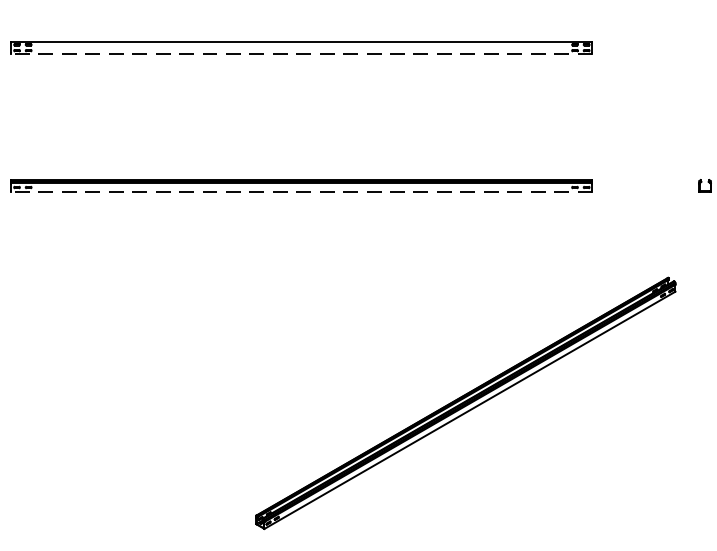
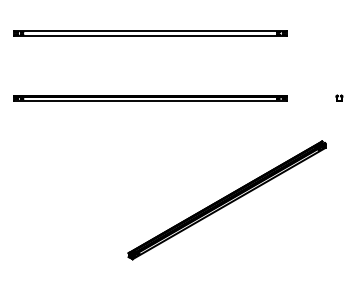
line: (300, 54) -> (149, 36), dashed -> solid
line: (300, 192) -> (149, 101), dashed -> solid

